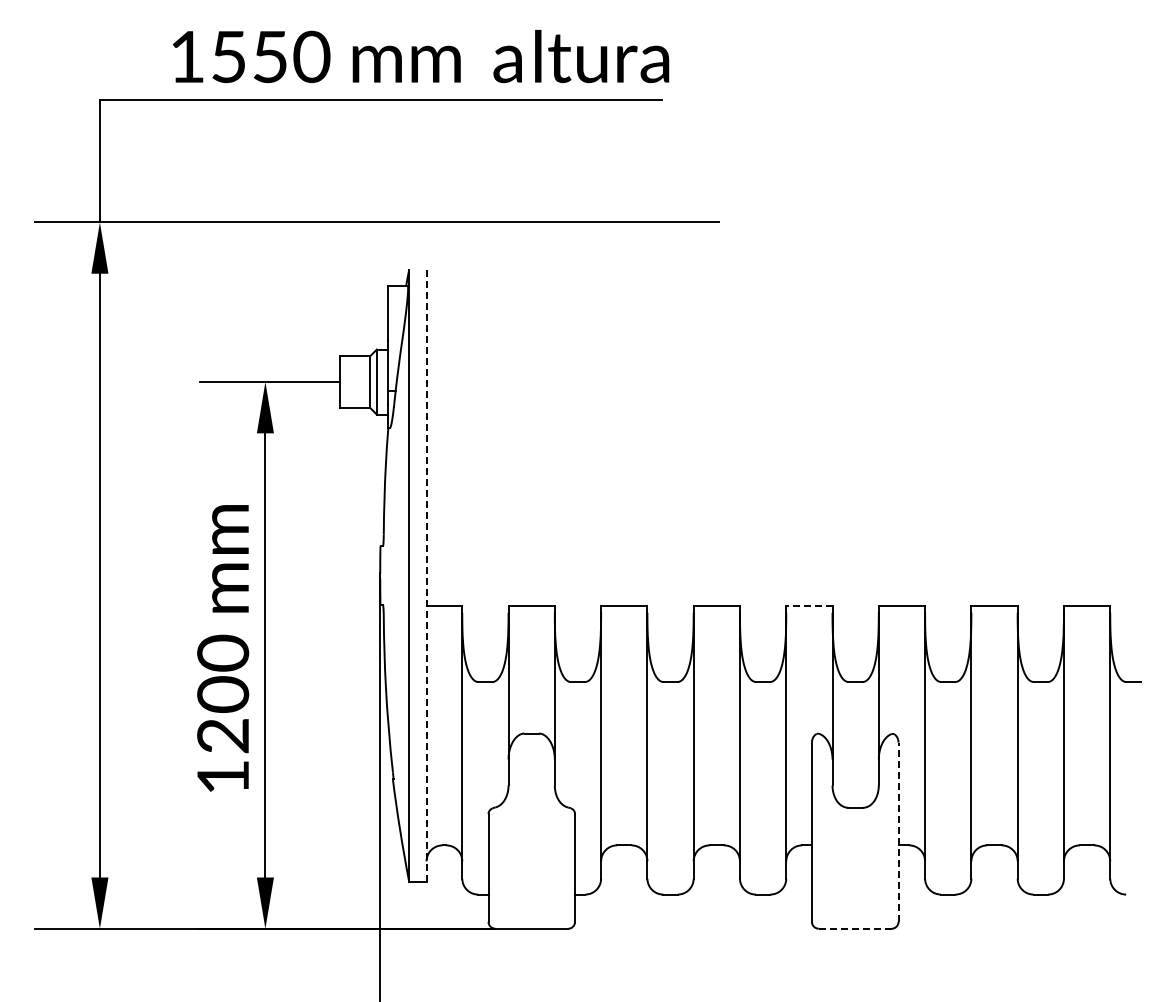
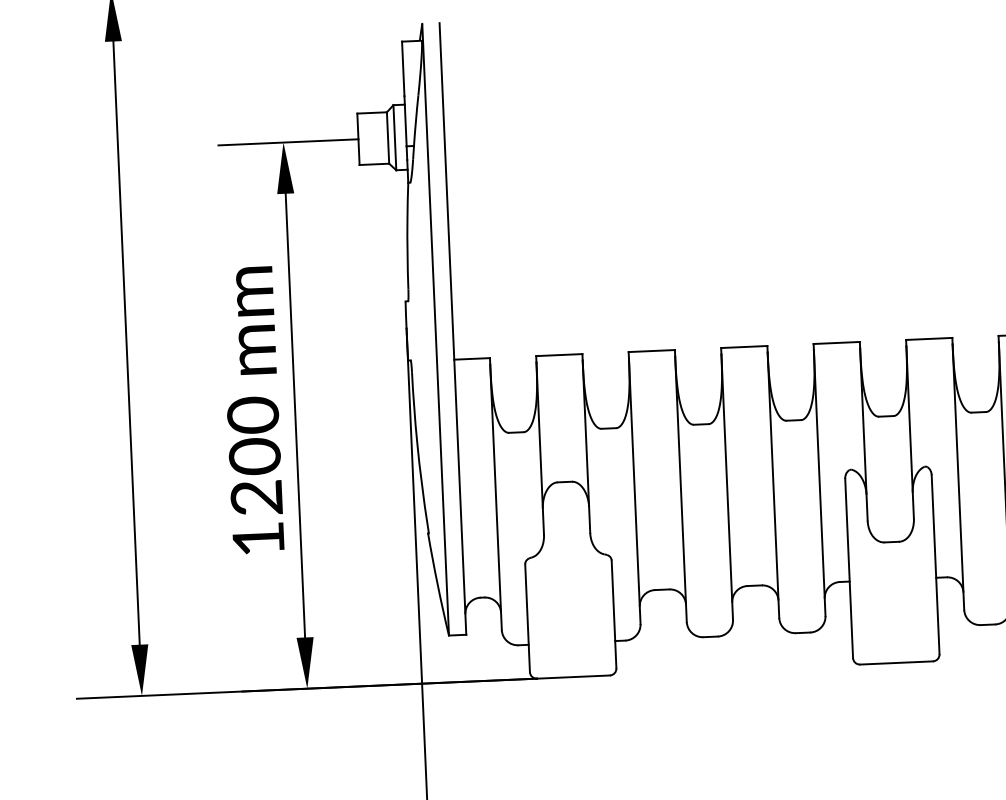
line: (426, 575) -> (452, 328), dashed -> solid
line: (808, 606) -> (835, 343), dashed -> solid
line: (898, 832) -> (935, 564), dashed -> solid
line: (855, 928) -> (896, 662), dashed -> solid

